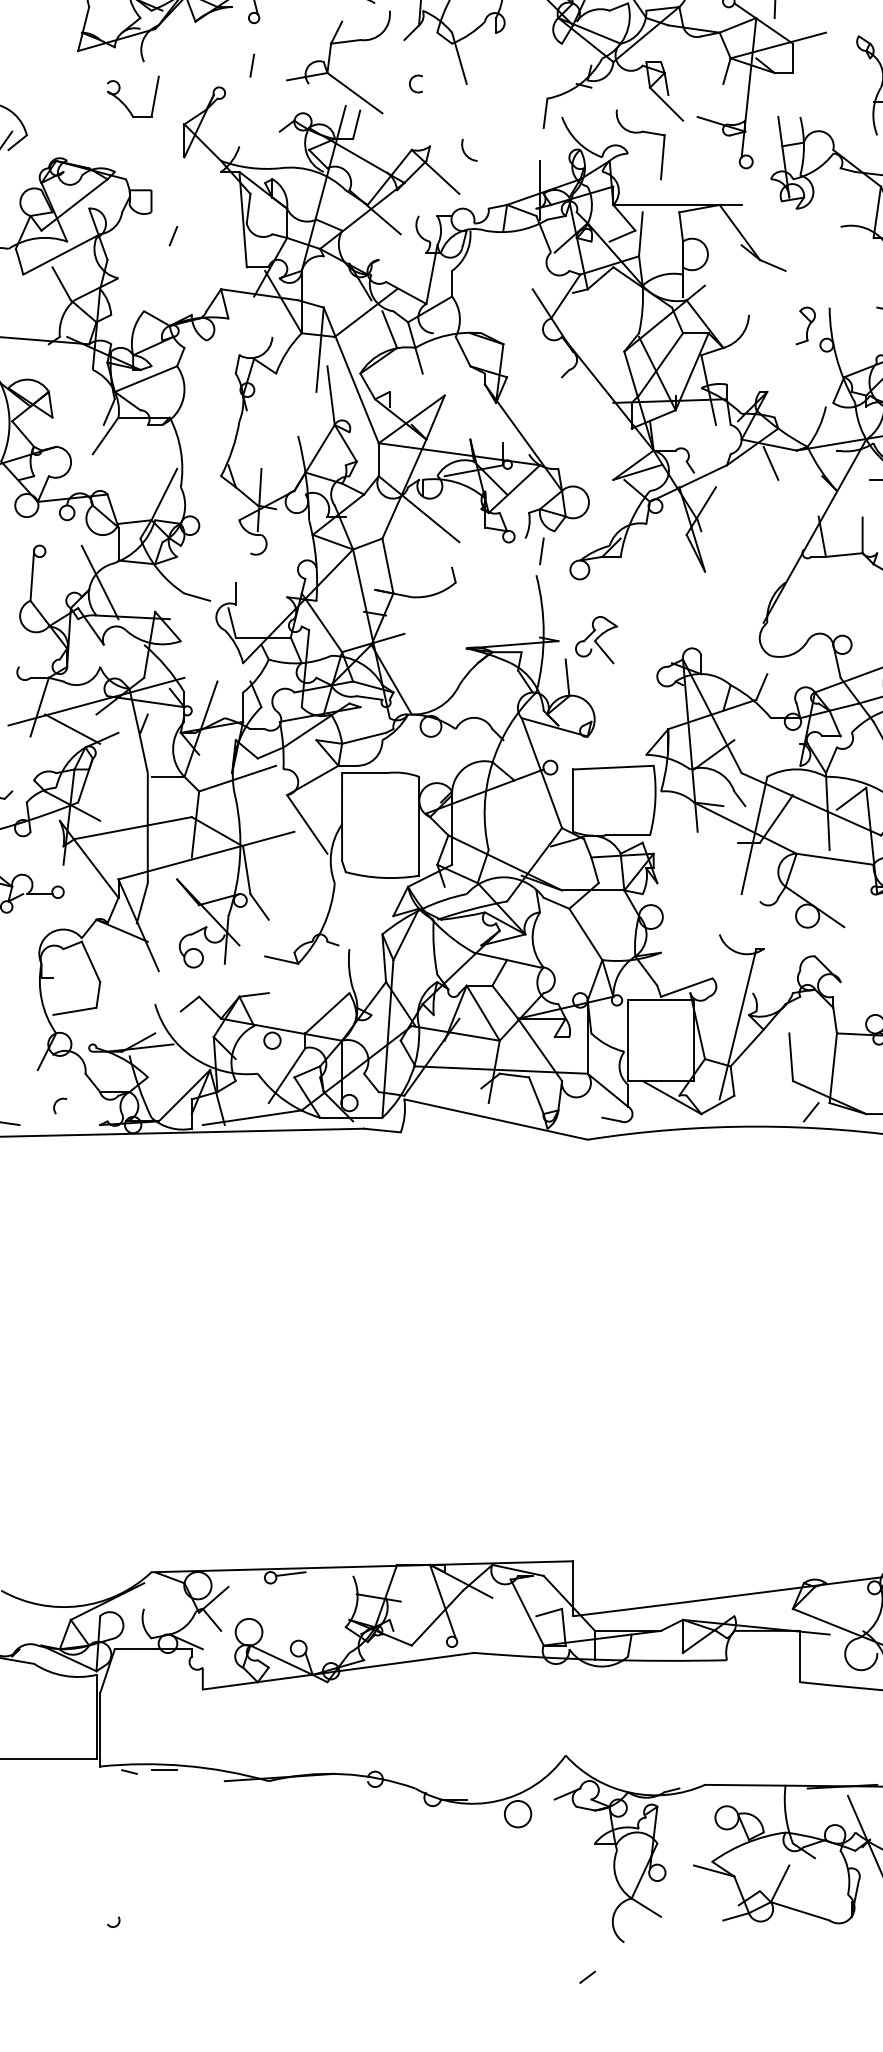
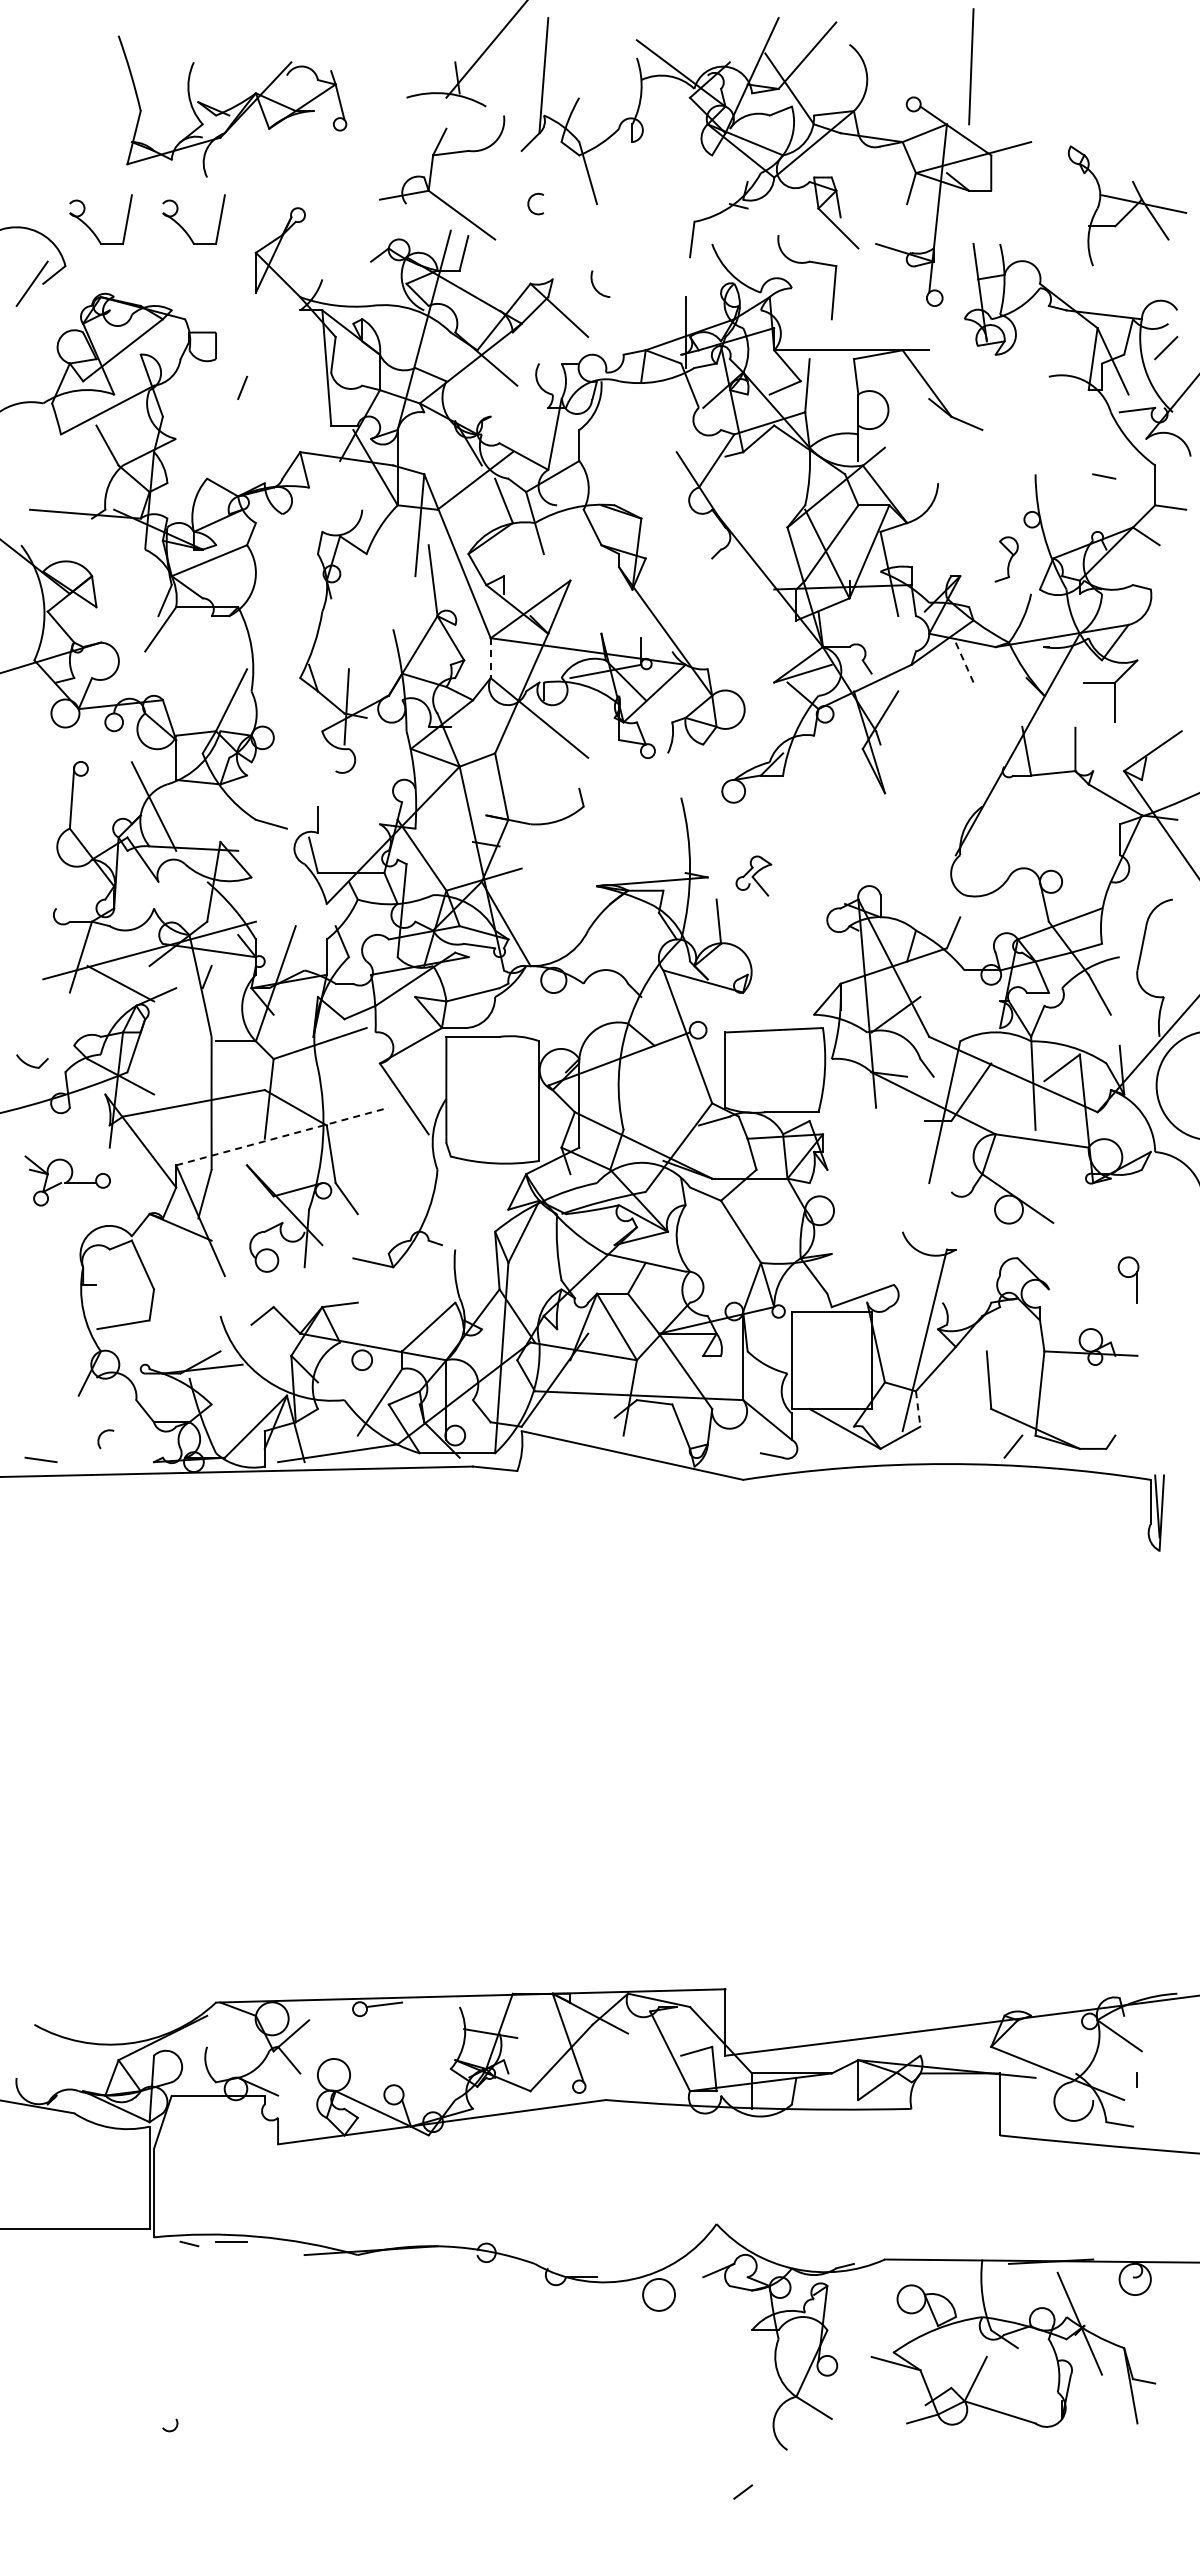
line: (251, 65) -> (337, 181), removed
part: (48, 104) -> (91, 228), added
part: (805, 325) -> (1006, 559), moved
line: (378, 460) -> (490, 658), solid -> dashed
line: (770, 463) -> (964, 662), solid -> dashed
line: (541, 551) -> (687, 768), removed
part: (596, 639) -> (753, 875), size x0.7
line: (206, 855) -> (282, 1136), solid -> dashed
line: (732, 1081) -> (918, 1409), solid -> dashed

